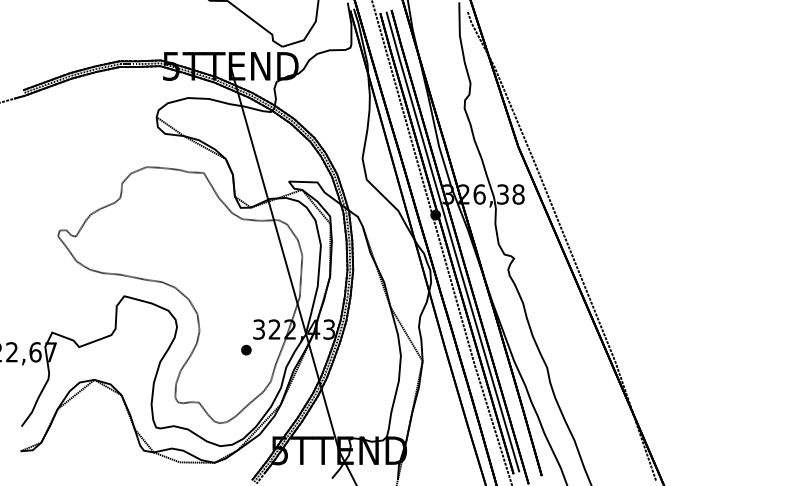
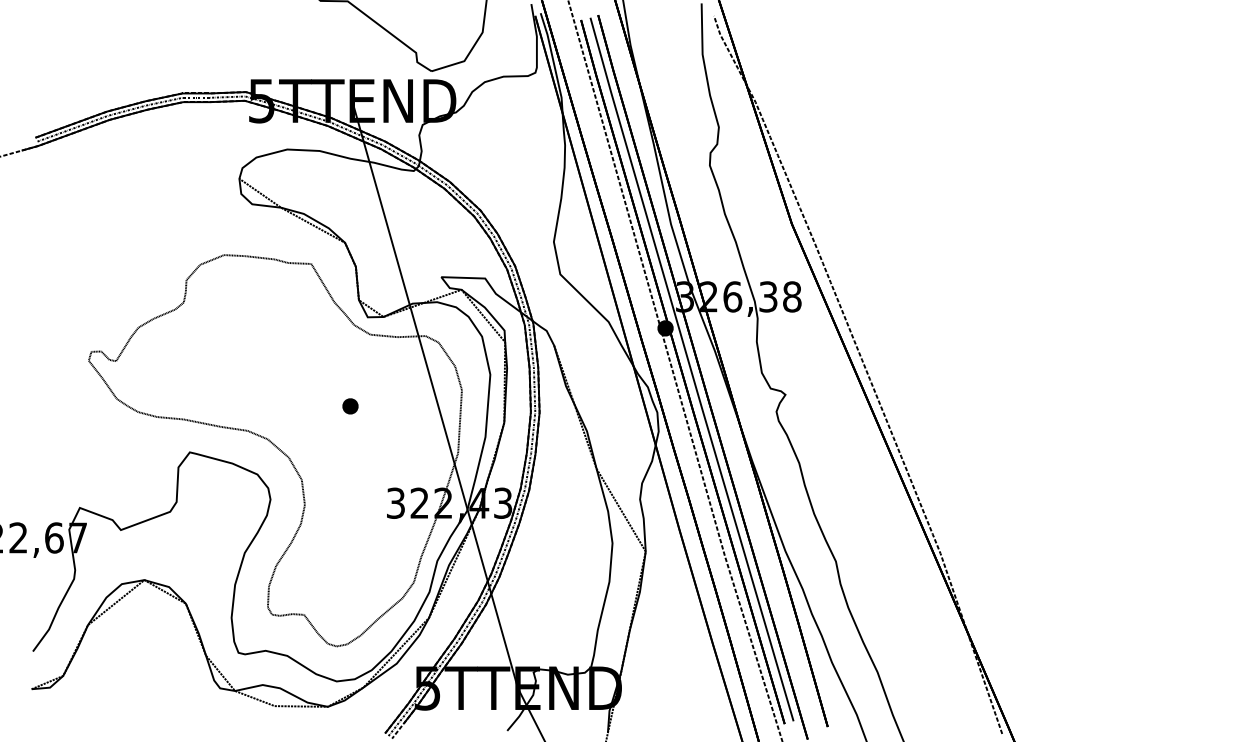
part: (246, 350) -> (350, 406), moved

